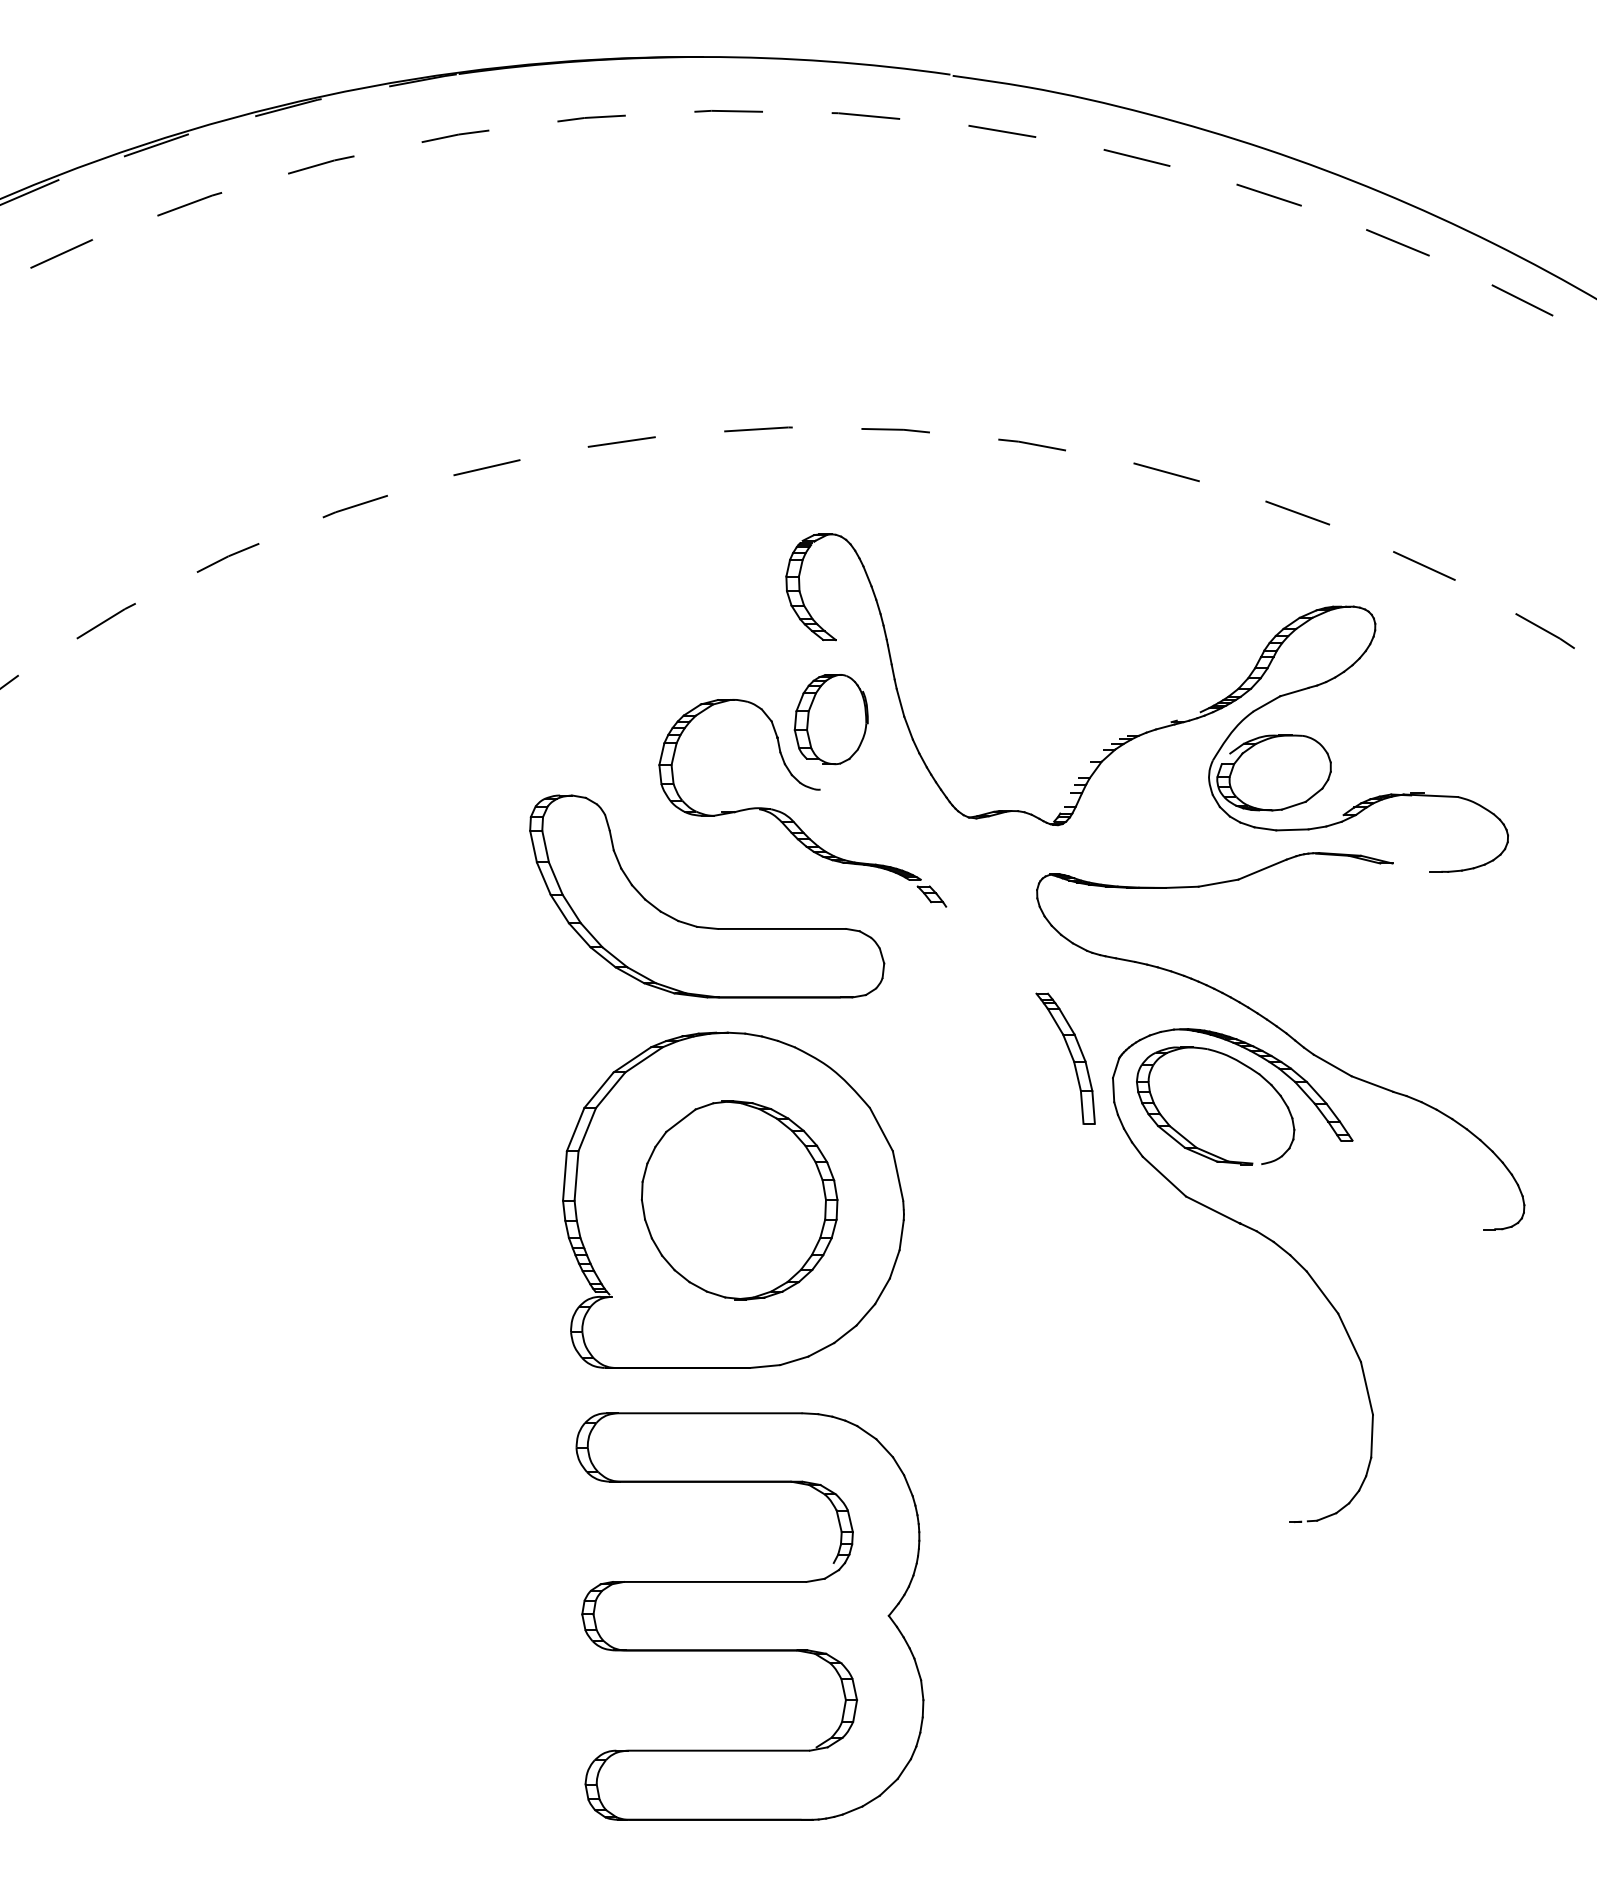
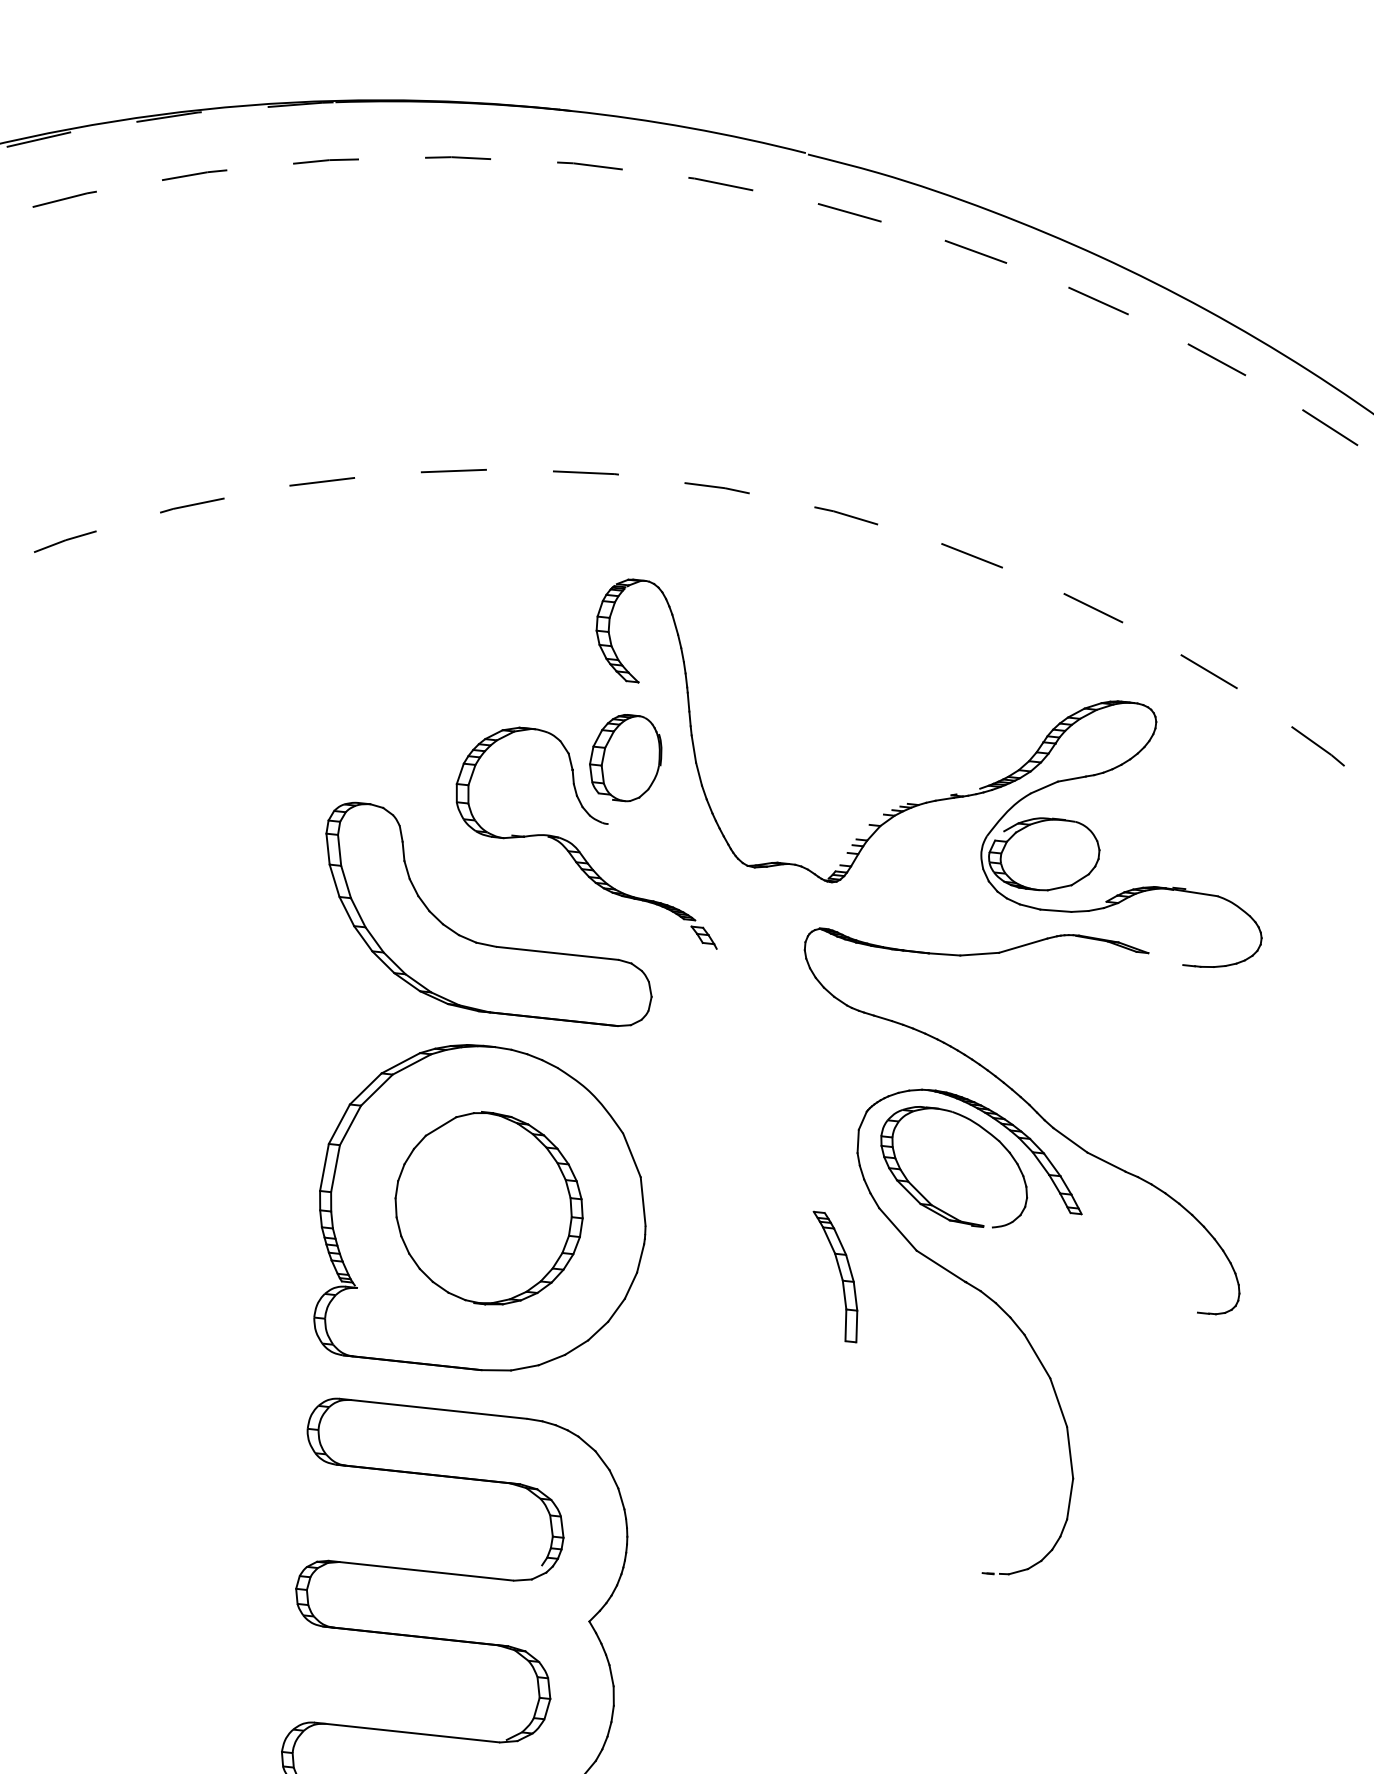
part: (1065, 1058) -> (834, 1276), moved

